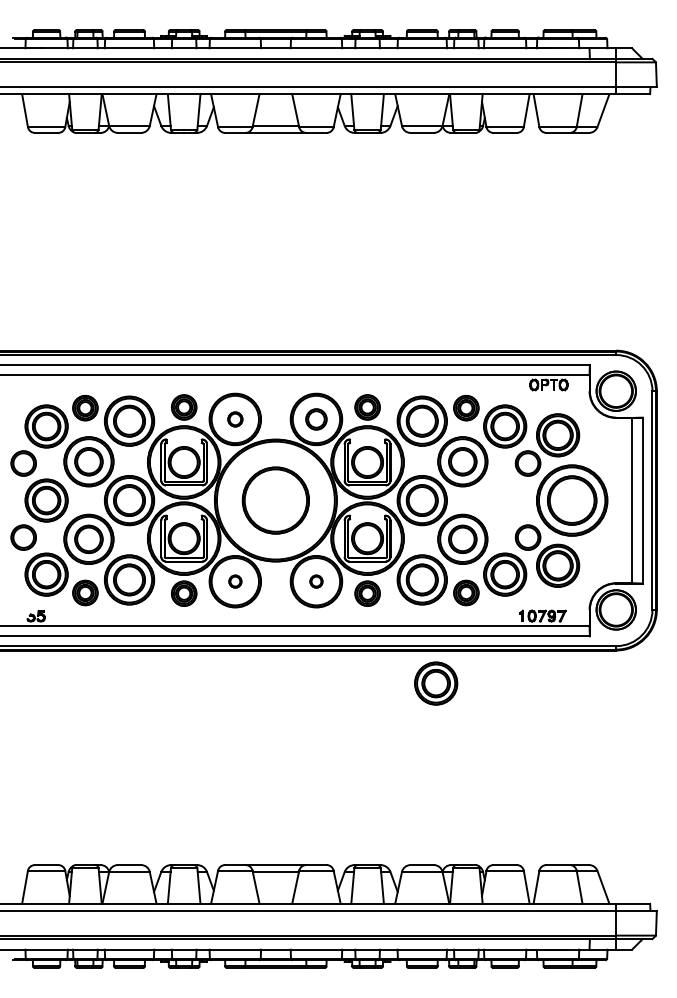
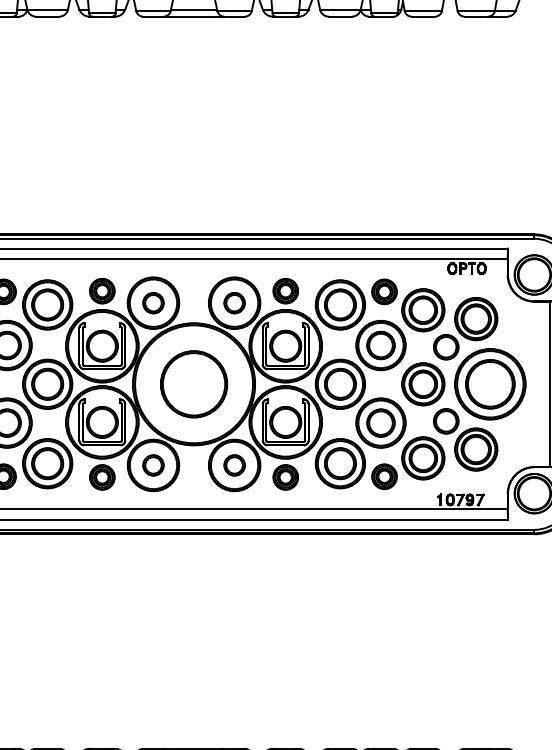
part: (235, 419) -> (153, 303), size x1.43
part: (235, 581) -> (153, 465), size x1.67
part: (316, 581) -> (234, 465), size x1.67
part: (436, 683) -> (423, 384), moved

